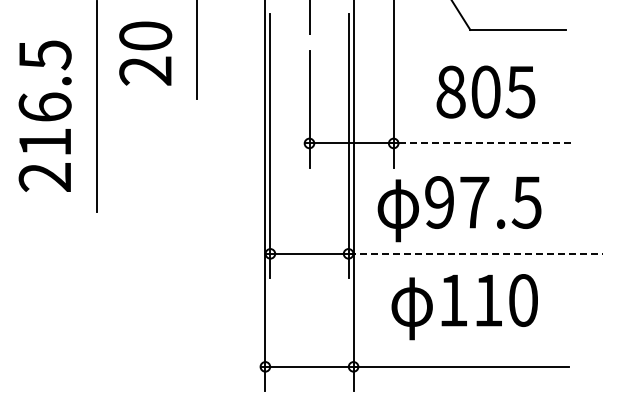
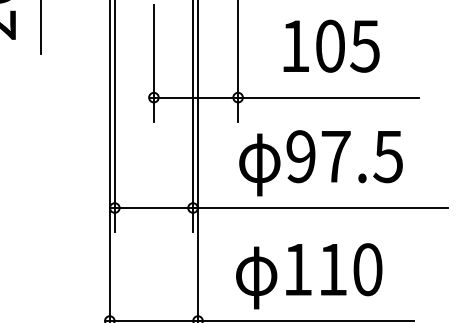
text: (450, 91) -> (294, 45), 805 -> 105
line: (481, 143) -> (325, 97), dashed -> solid
text: (459, 209) -> (320, 163), moved
line: (476, 253) -> (320, 207), dashed -> solid
text: (464, 307) -> (308, 276), moved

